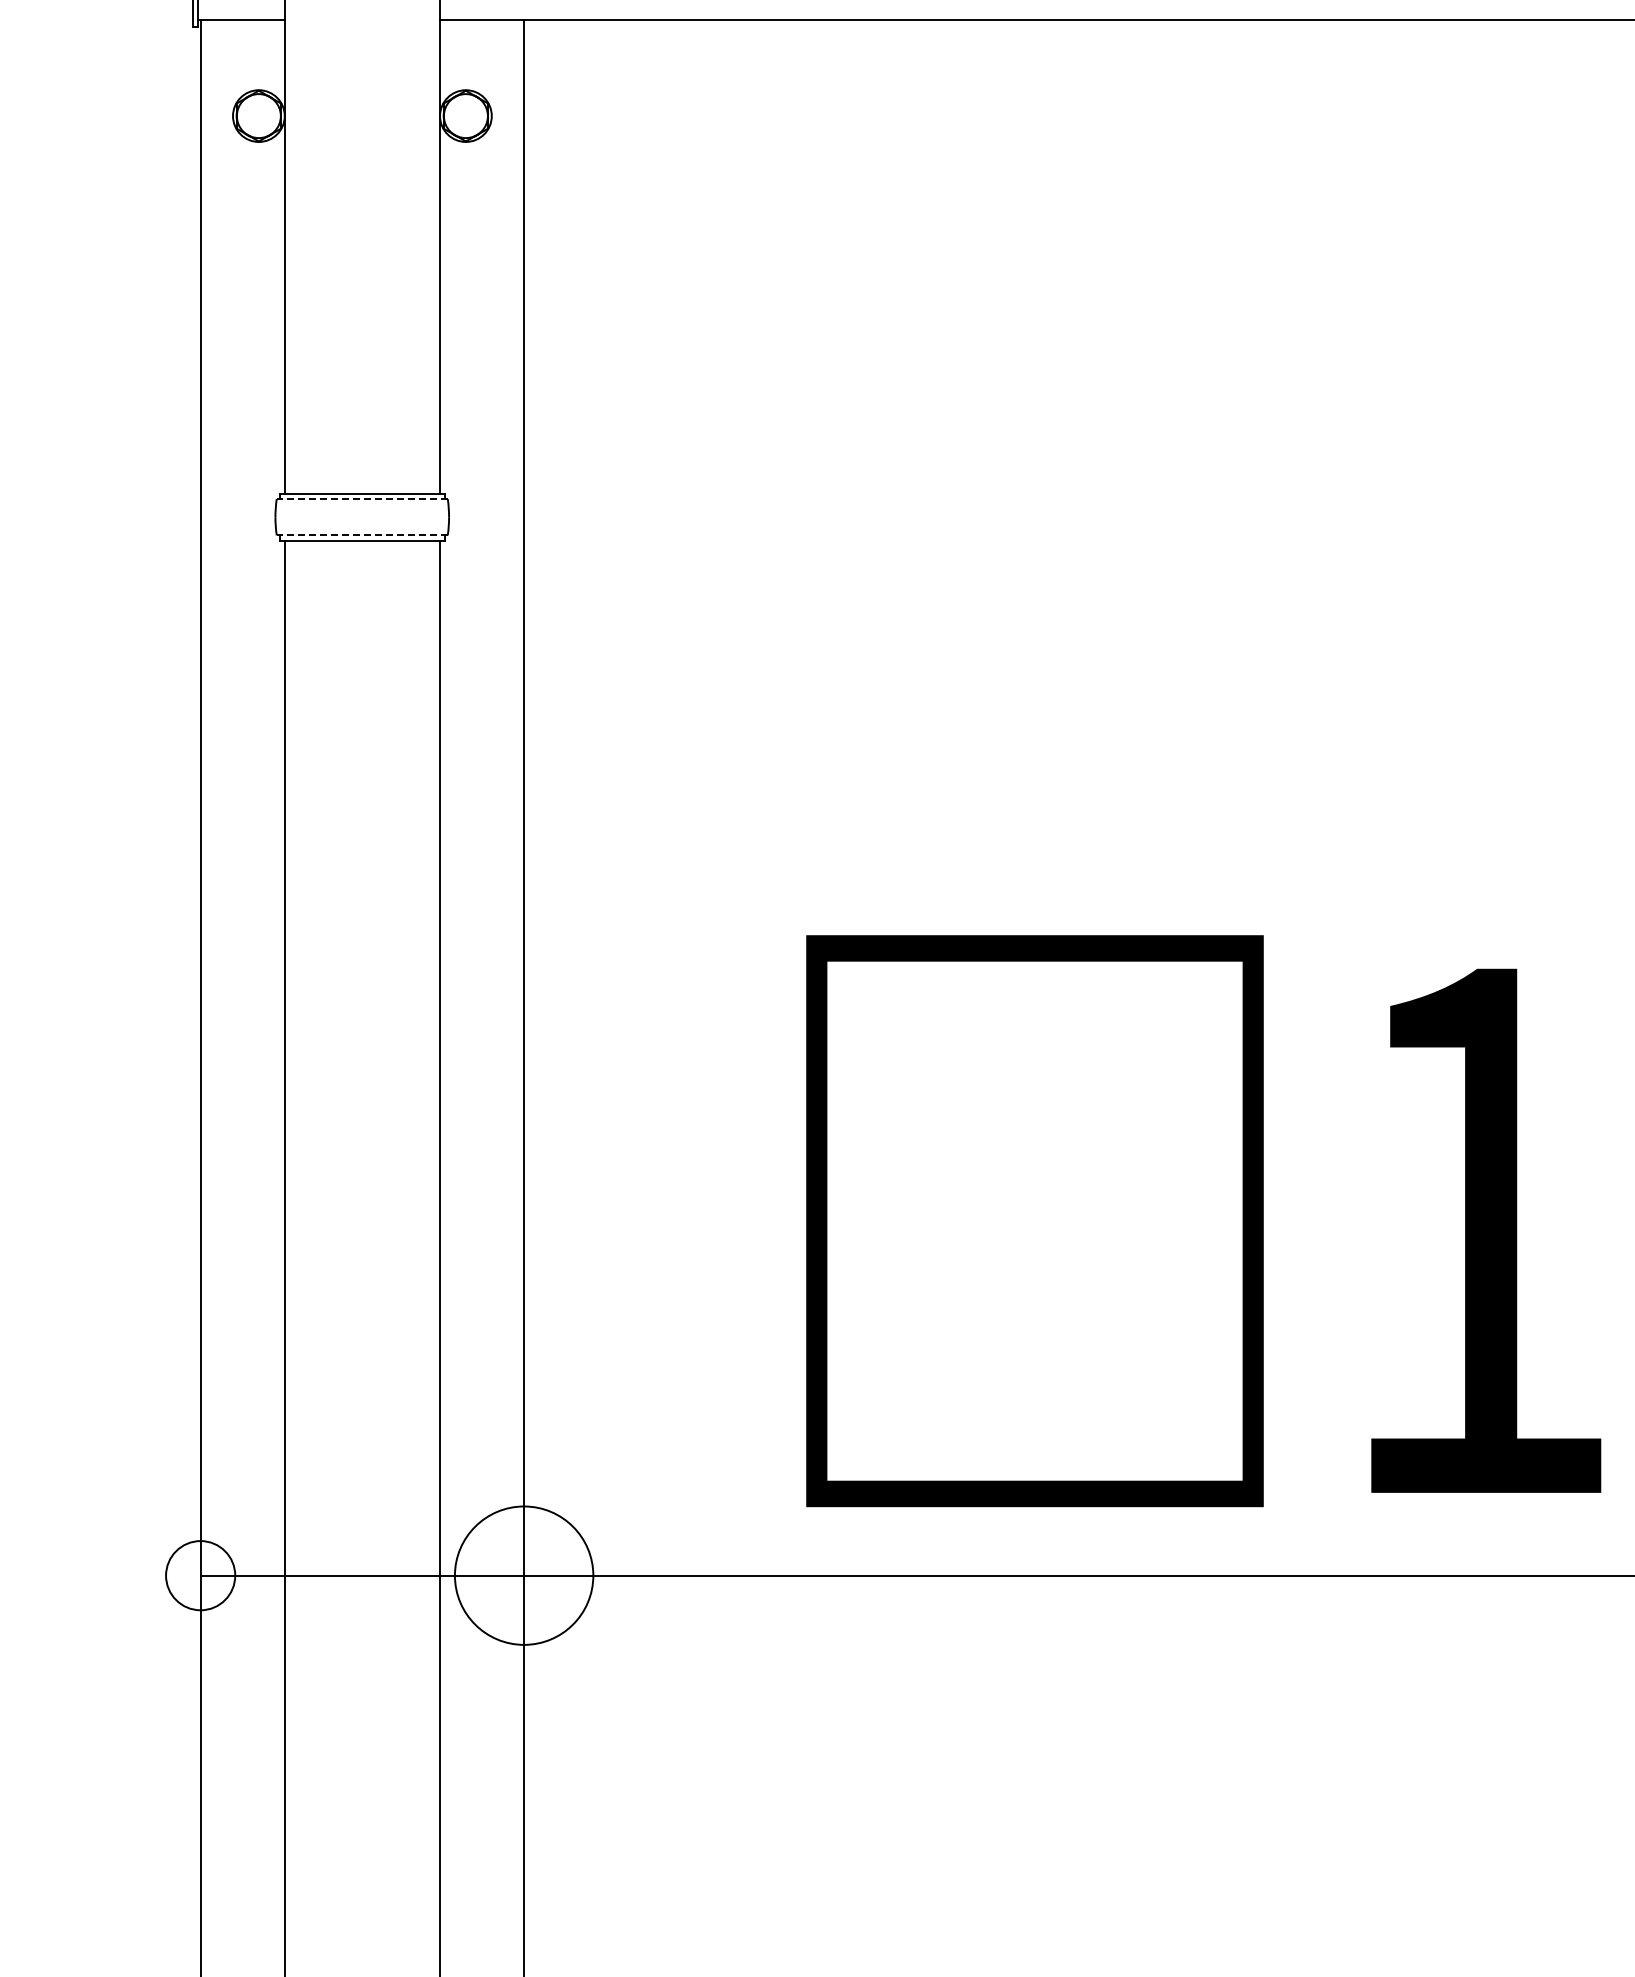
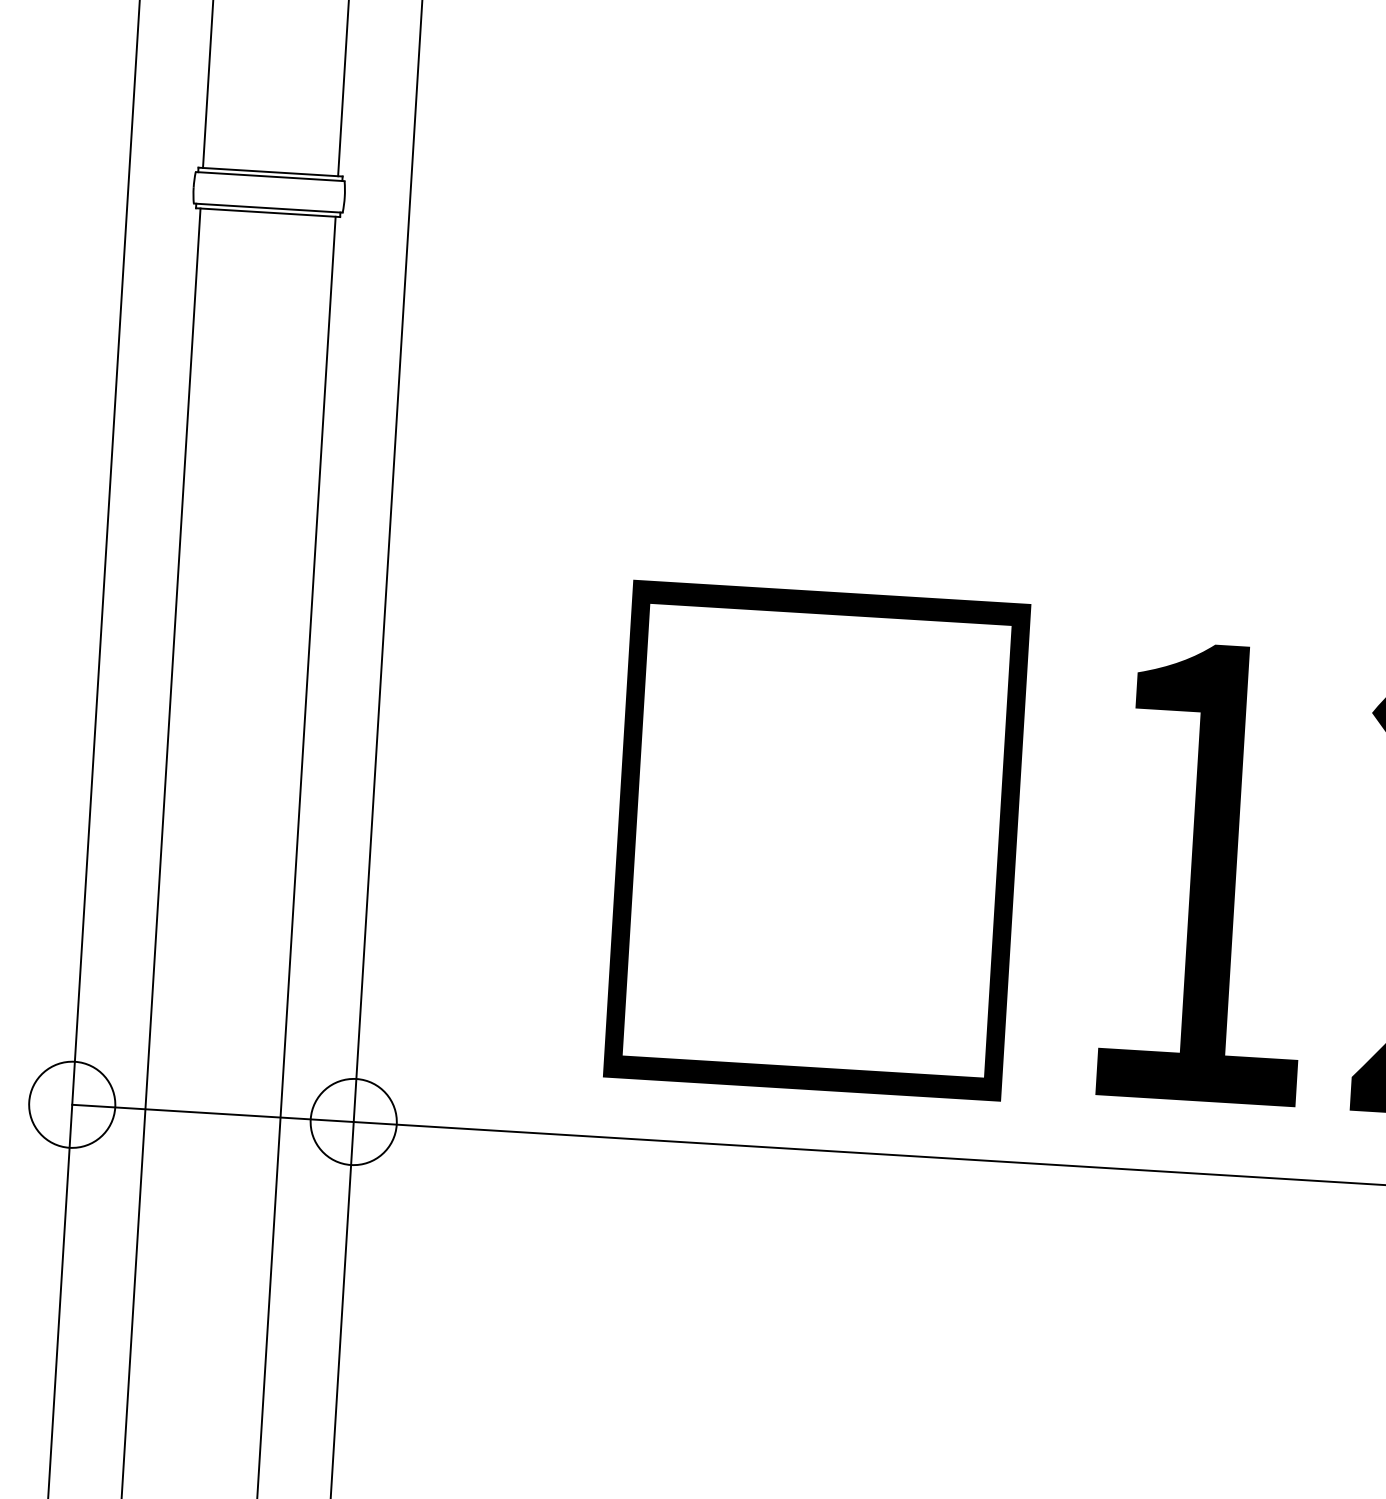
line: (361, 499) -> (269, 176), dashed -> solid
line: (361, 535) -> (267, 208), dashed -> solid
circle: (200, 1575) -> (72, 1104), size x1.43
circle: (523, 1575) -> (353, 1121), size x0.71

